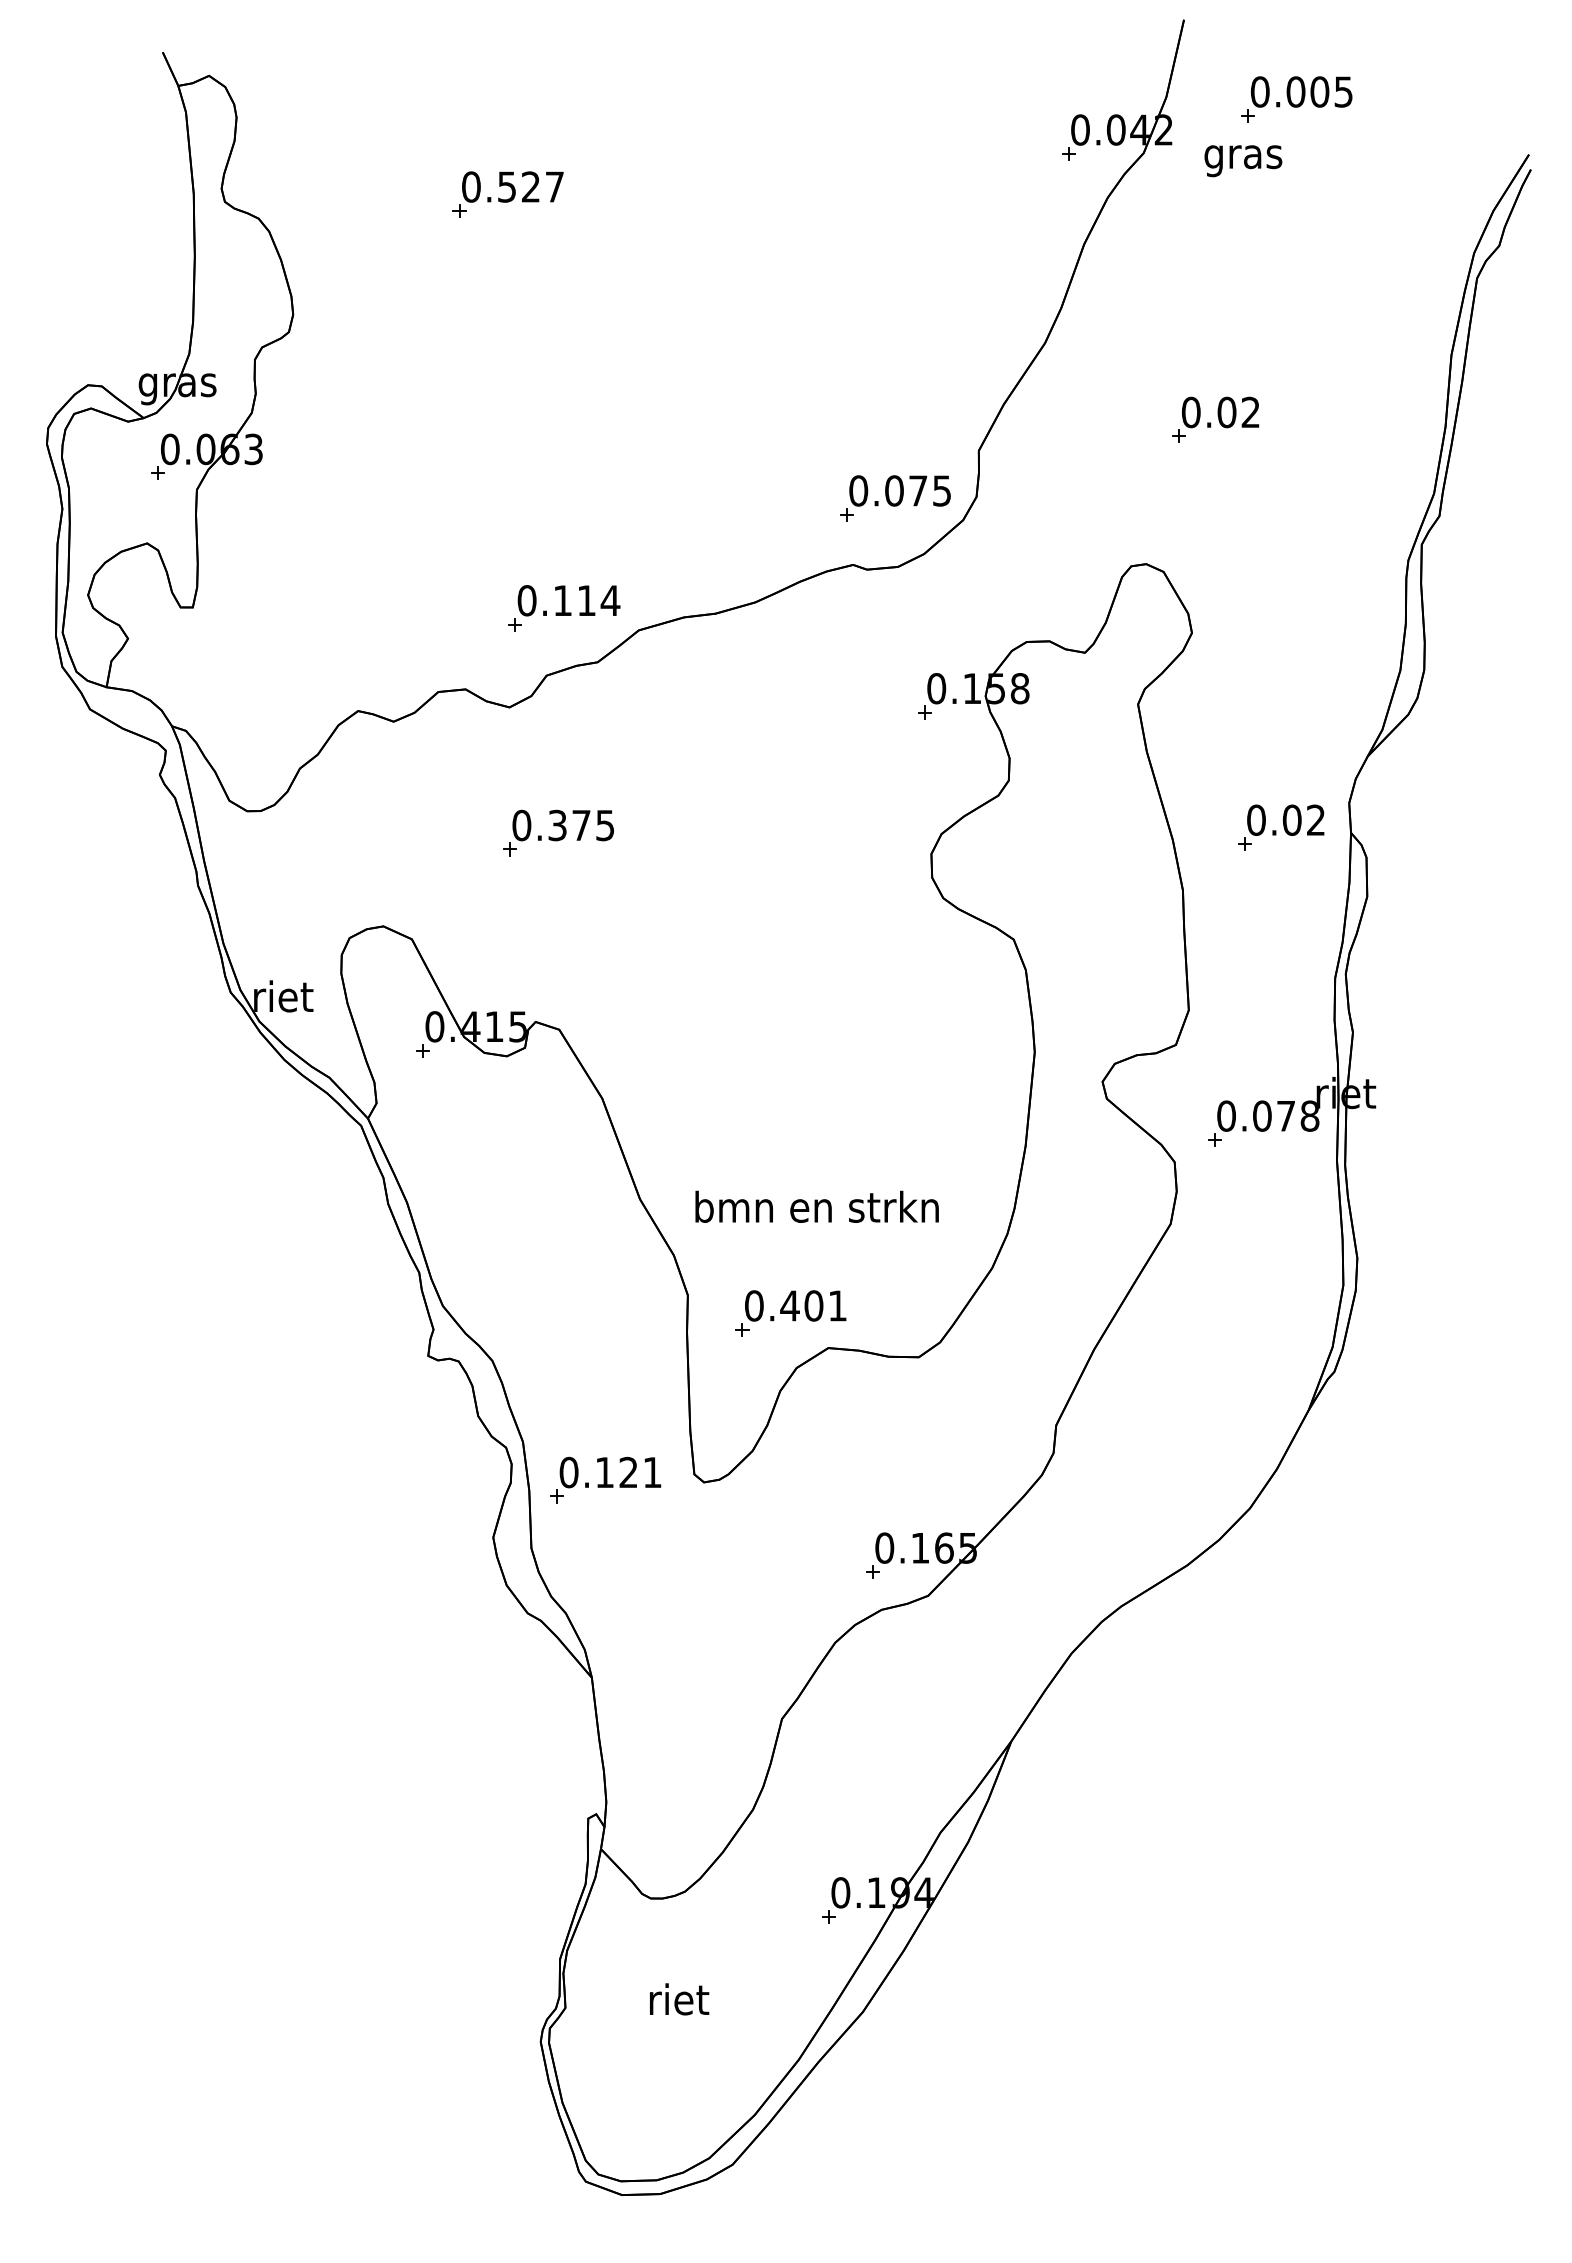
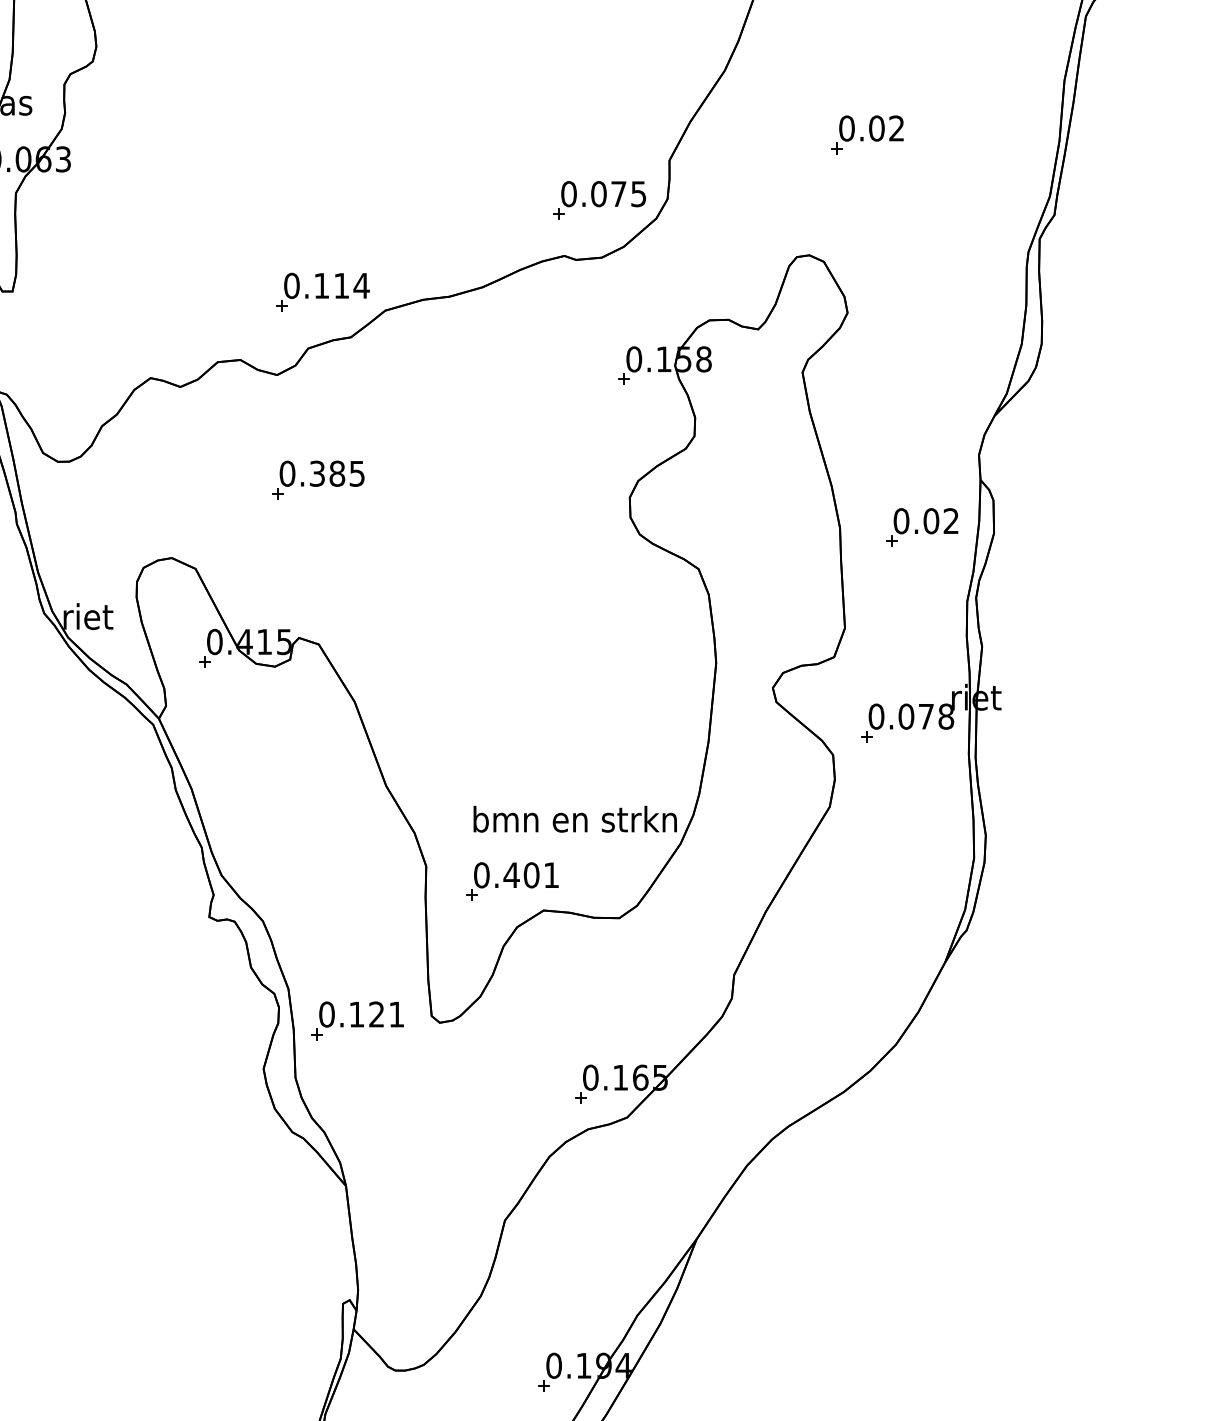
text: (581, 825) -> (337, 473), 0.375 -> 0.385
part: (1281, 827) -> (922, 527), moved
text: (816, 1206) -> (574, 818), moved

